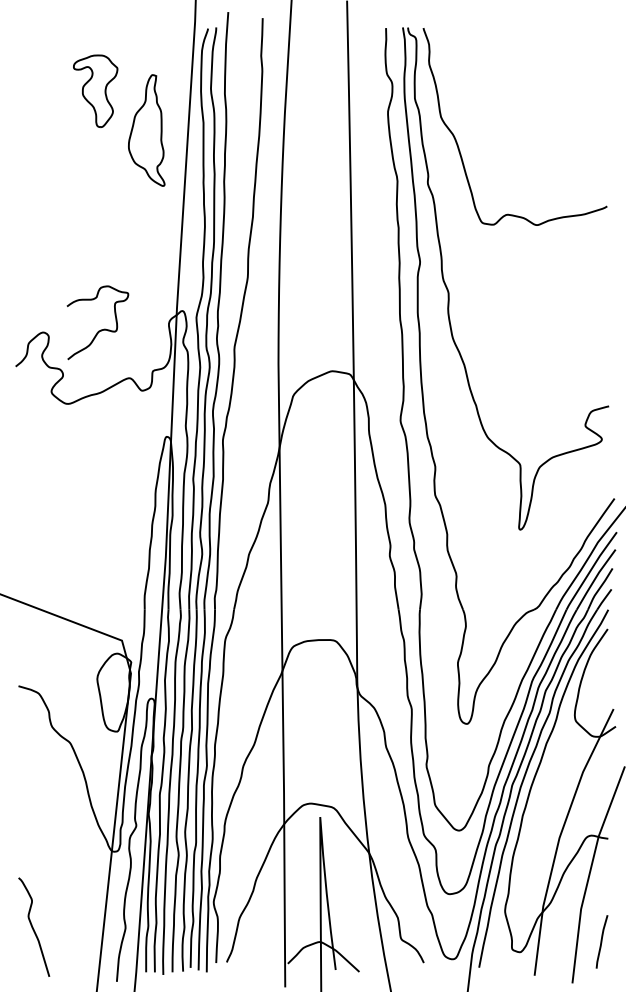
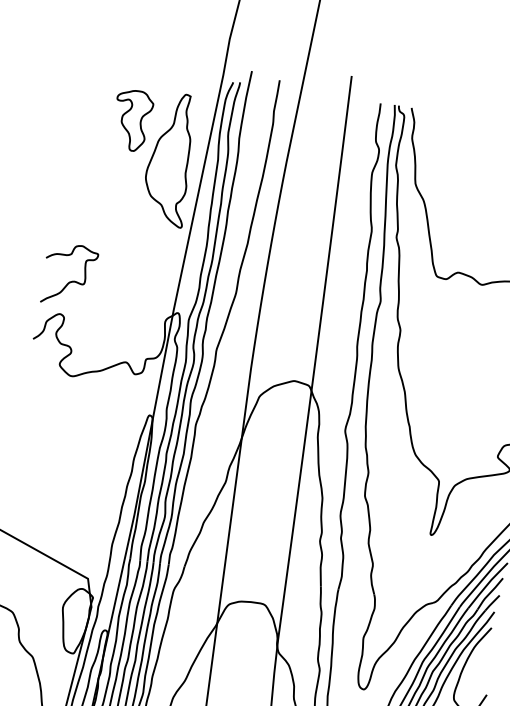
part: (146, 130) -> (169, 159), size x1.43
curve: (100, 329) -> (71, 281), moved

